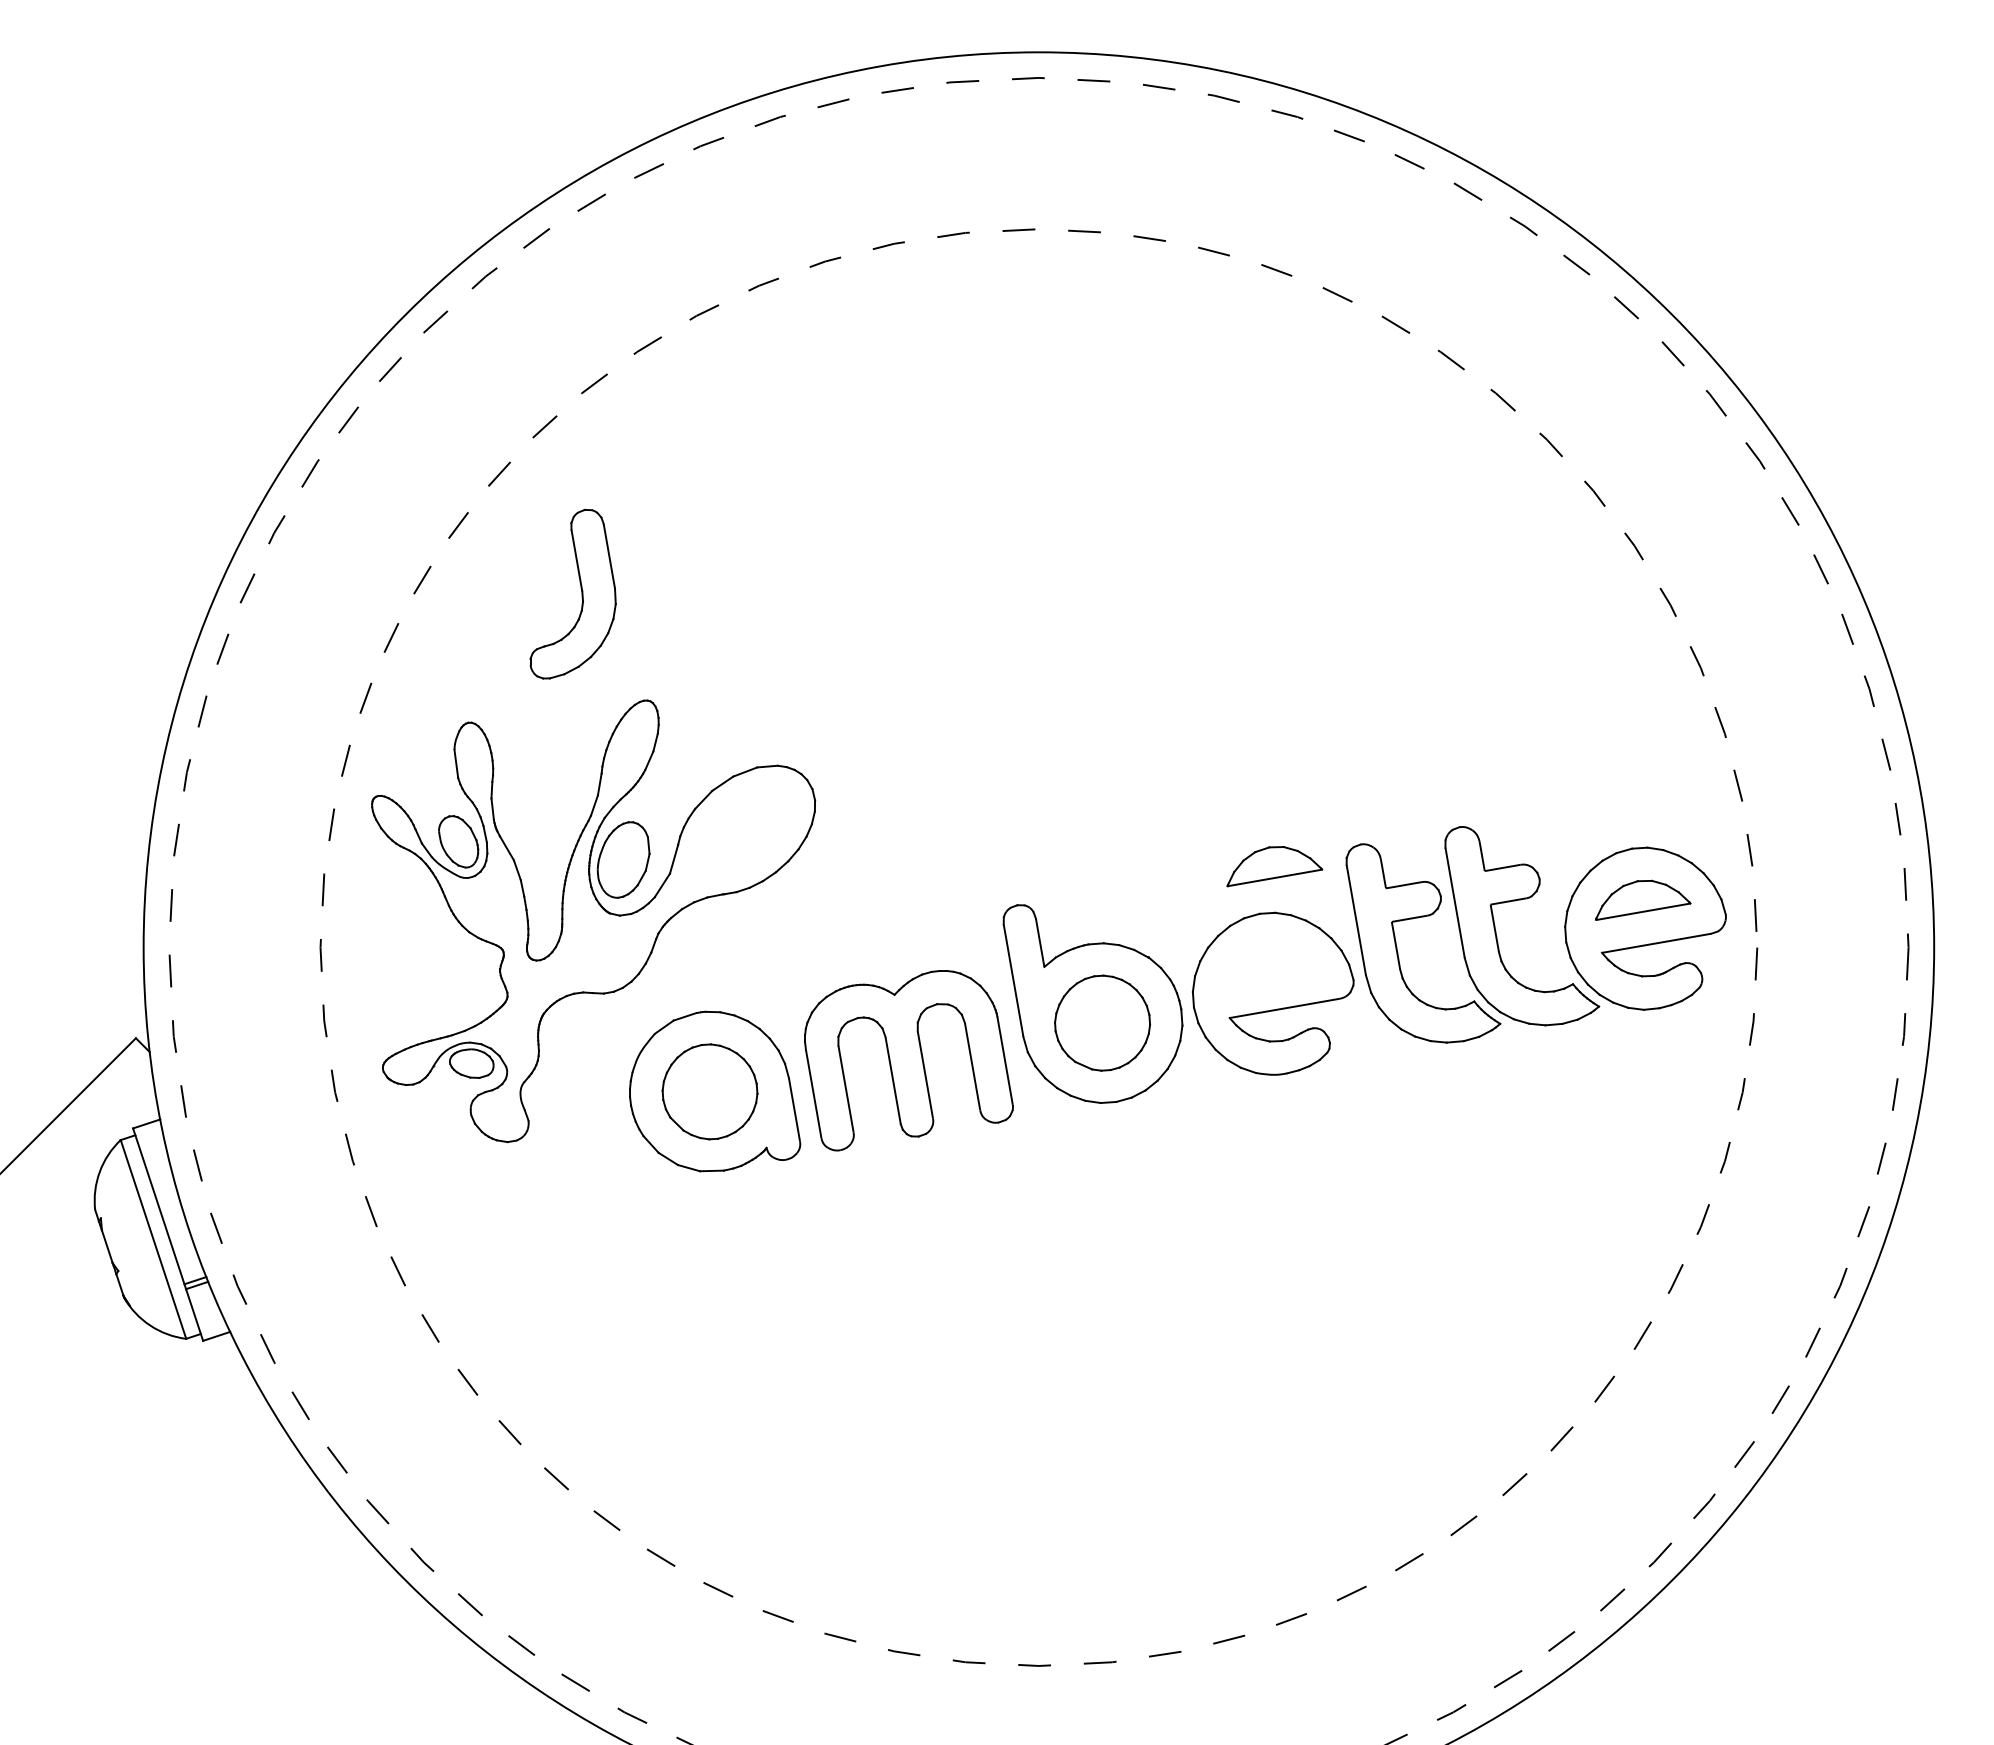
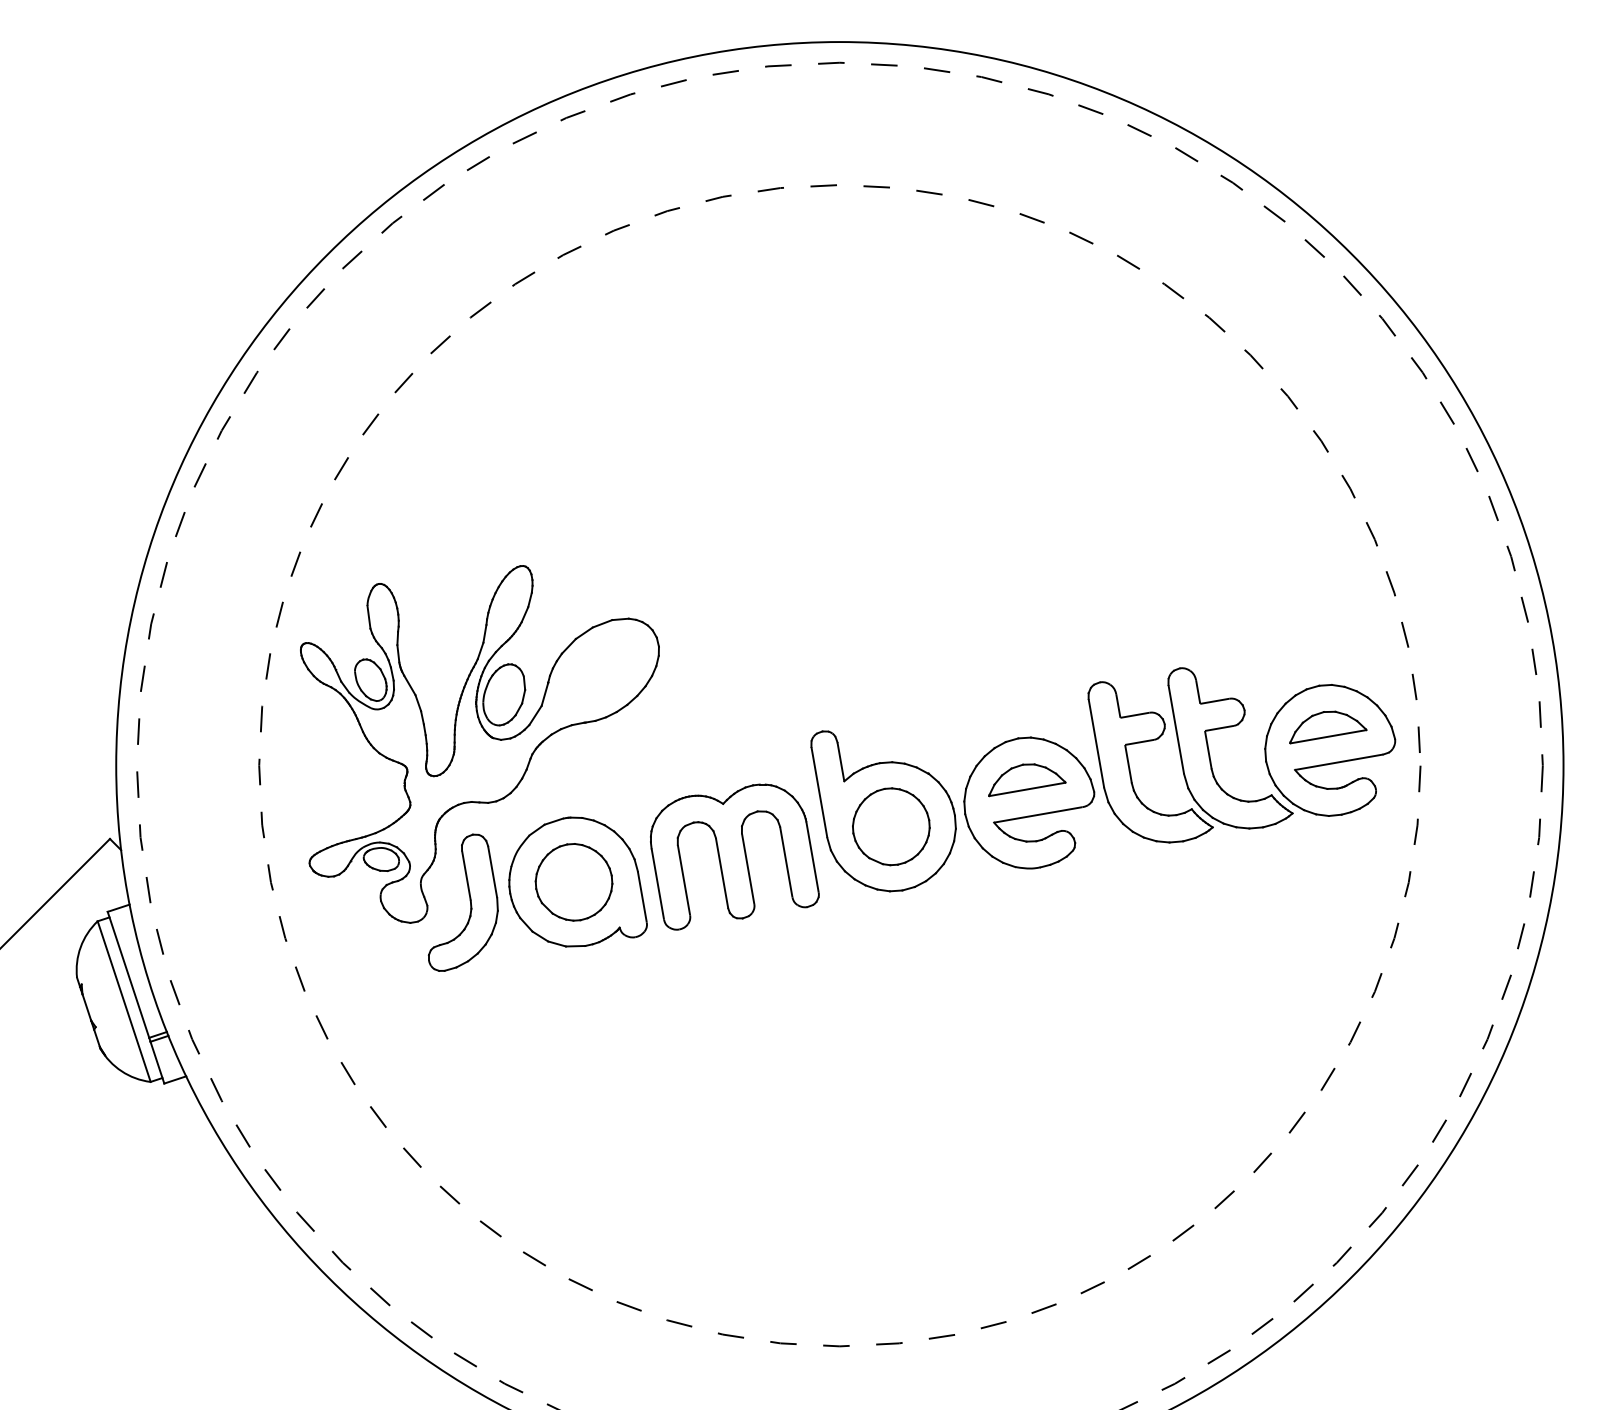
part: (581, 594) -> (470, 903), moved
part: (1274, 866) -> (1027, 780), moved

